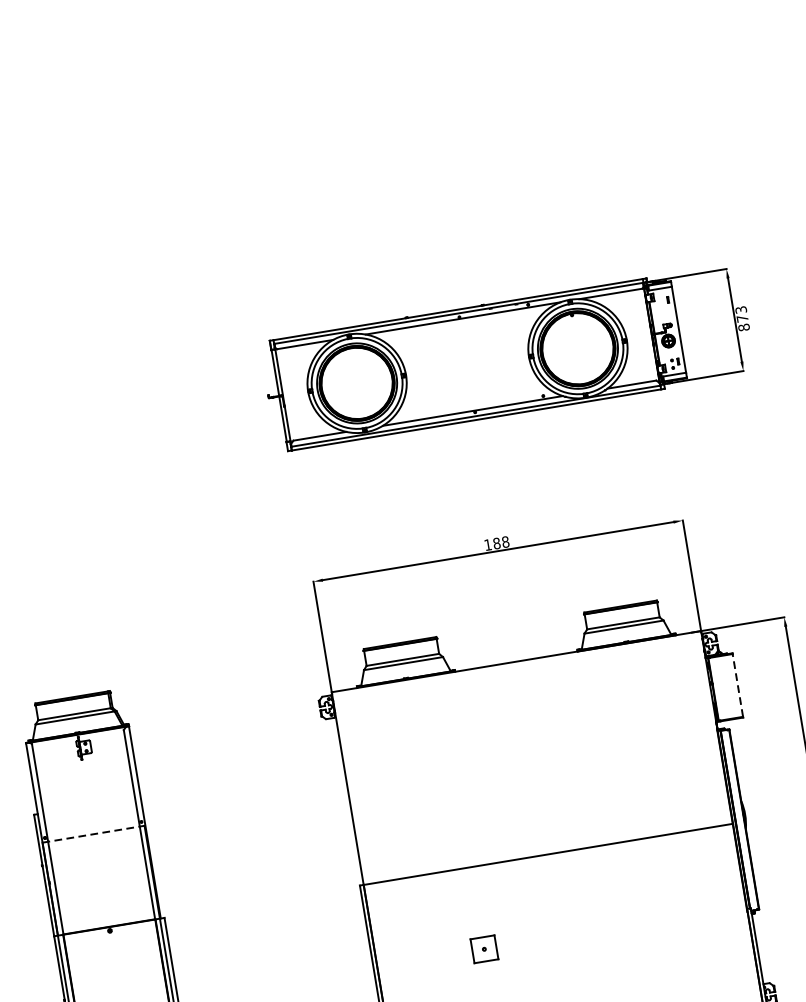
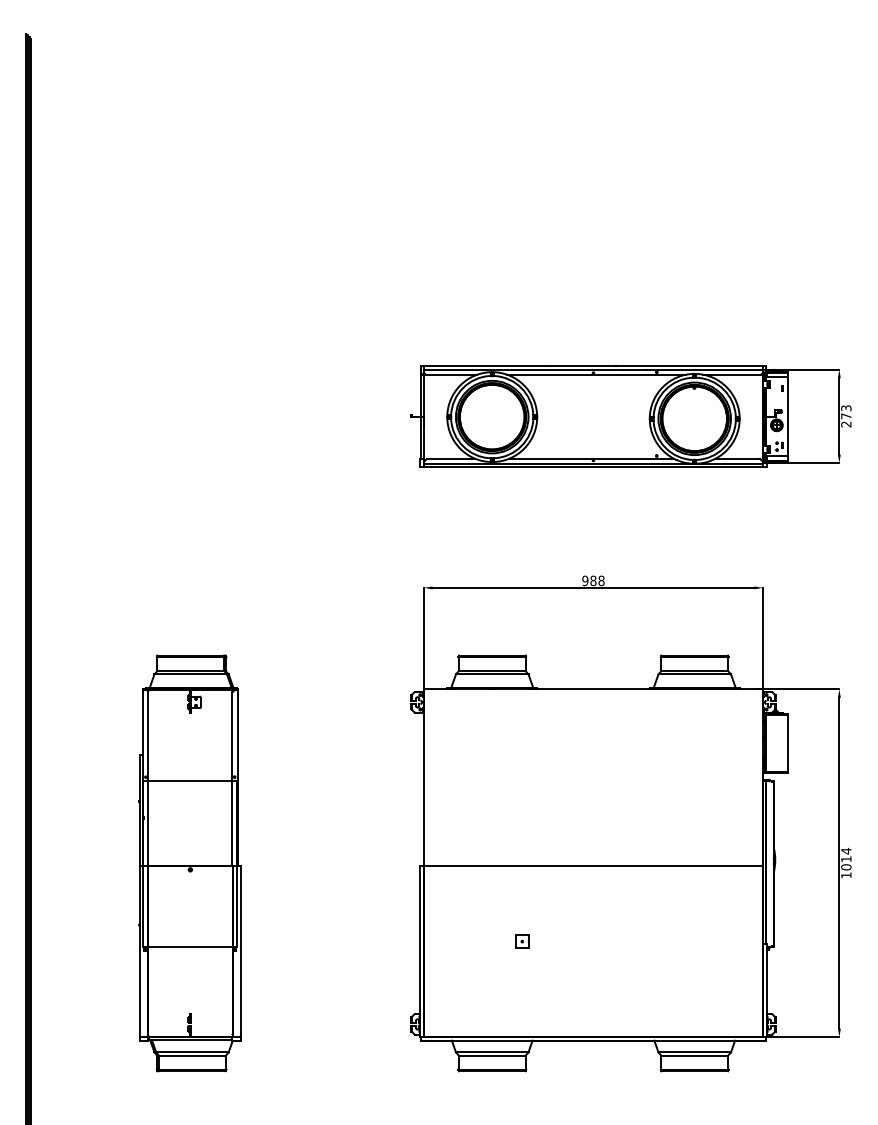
text: (744, 327) -> (846, 424), 873 -> 273
text: (488, 544) -> (585, 580), 188 -> 988
line: (737, 685) -> (787, 743), dashed -> solid
line: (93, 834) -> (189, 781), dashed -> solid
part: (484, 949) -> (522, 941), size x0.62

